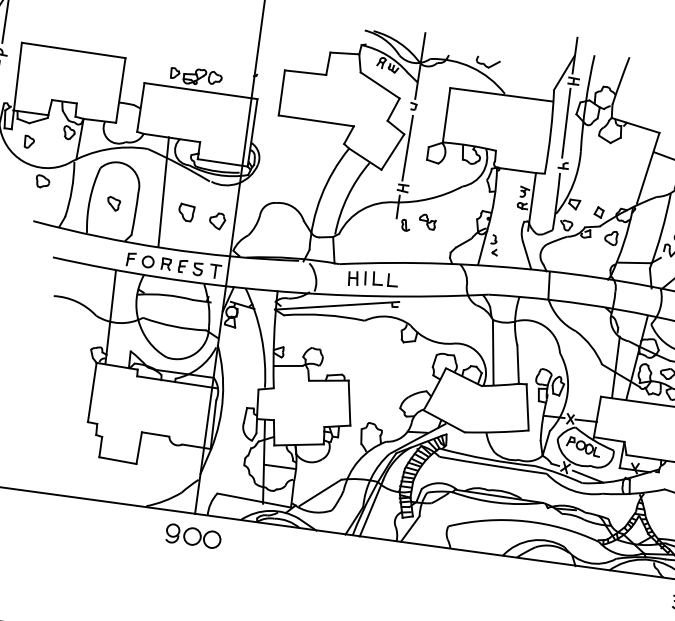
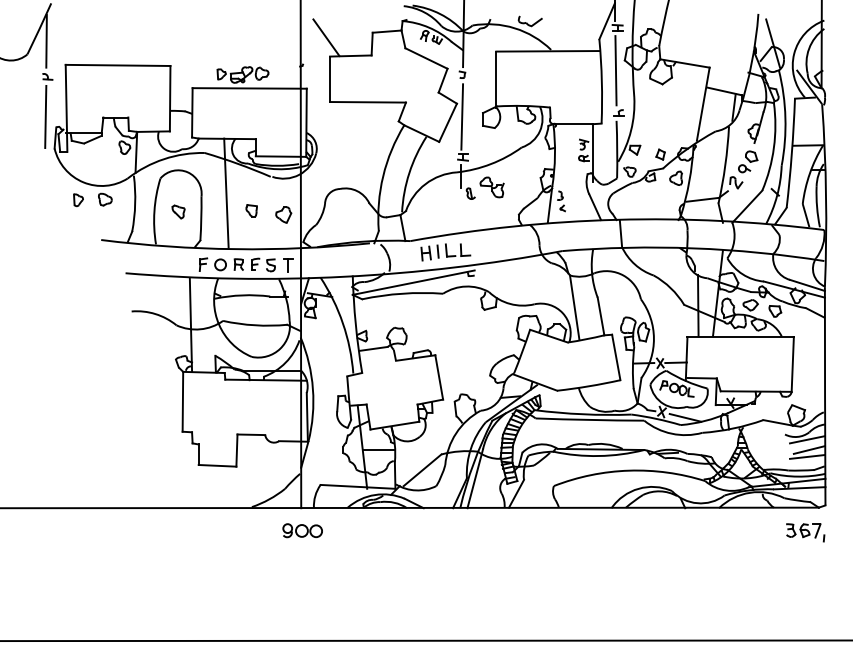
line: (283, 51) -> (326, 37), added
part: (29, 142) -> (78, 200), moved
part: (186, 212) -> (251, 210), size x0.71
part: (427, 222) -> (491, 187), size x1.43
part: (193, 536) -> (302, 530), size x0.71

